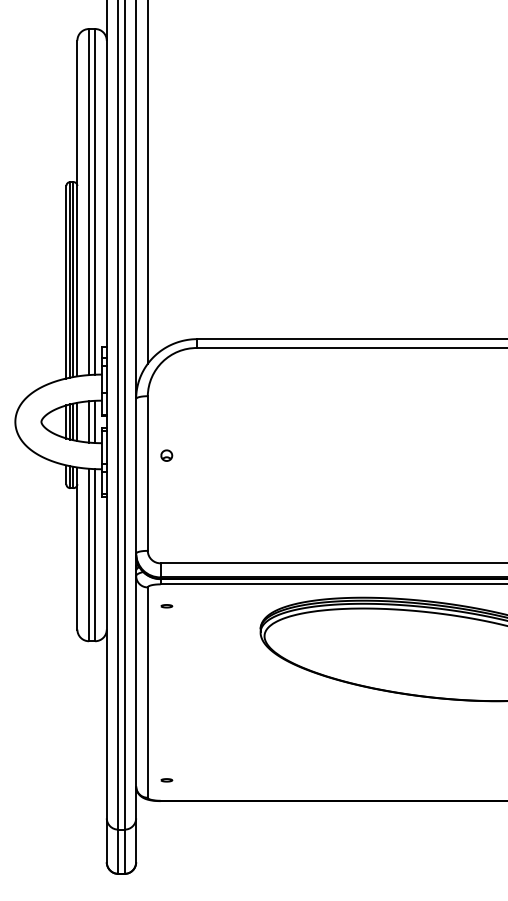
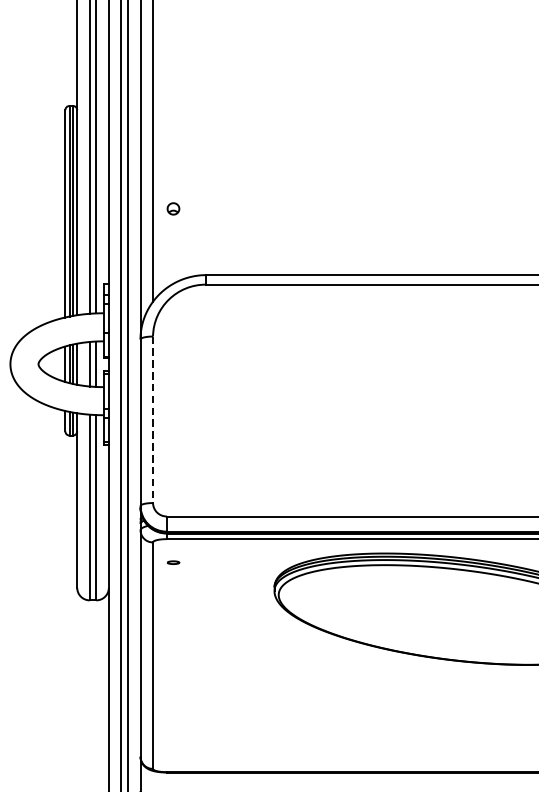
part: (166, 455) -> (173, 208), moved
line: (147, 474) -> (152, 420), solid -> dashed
part: (166, 780) -> (173, 750), removed

